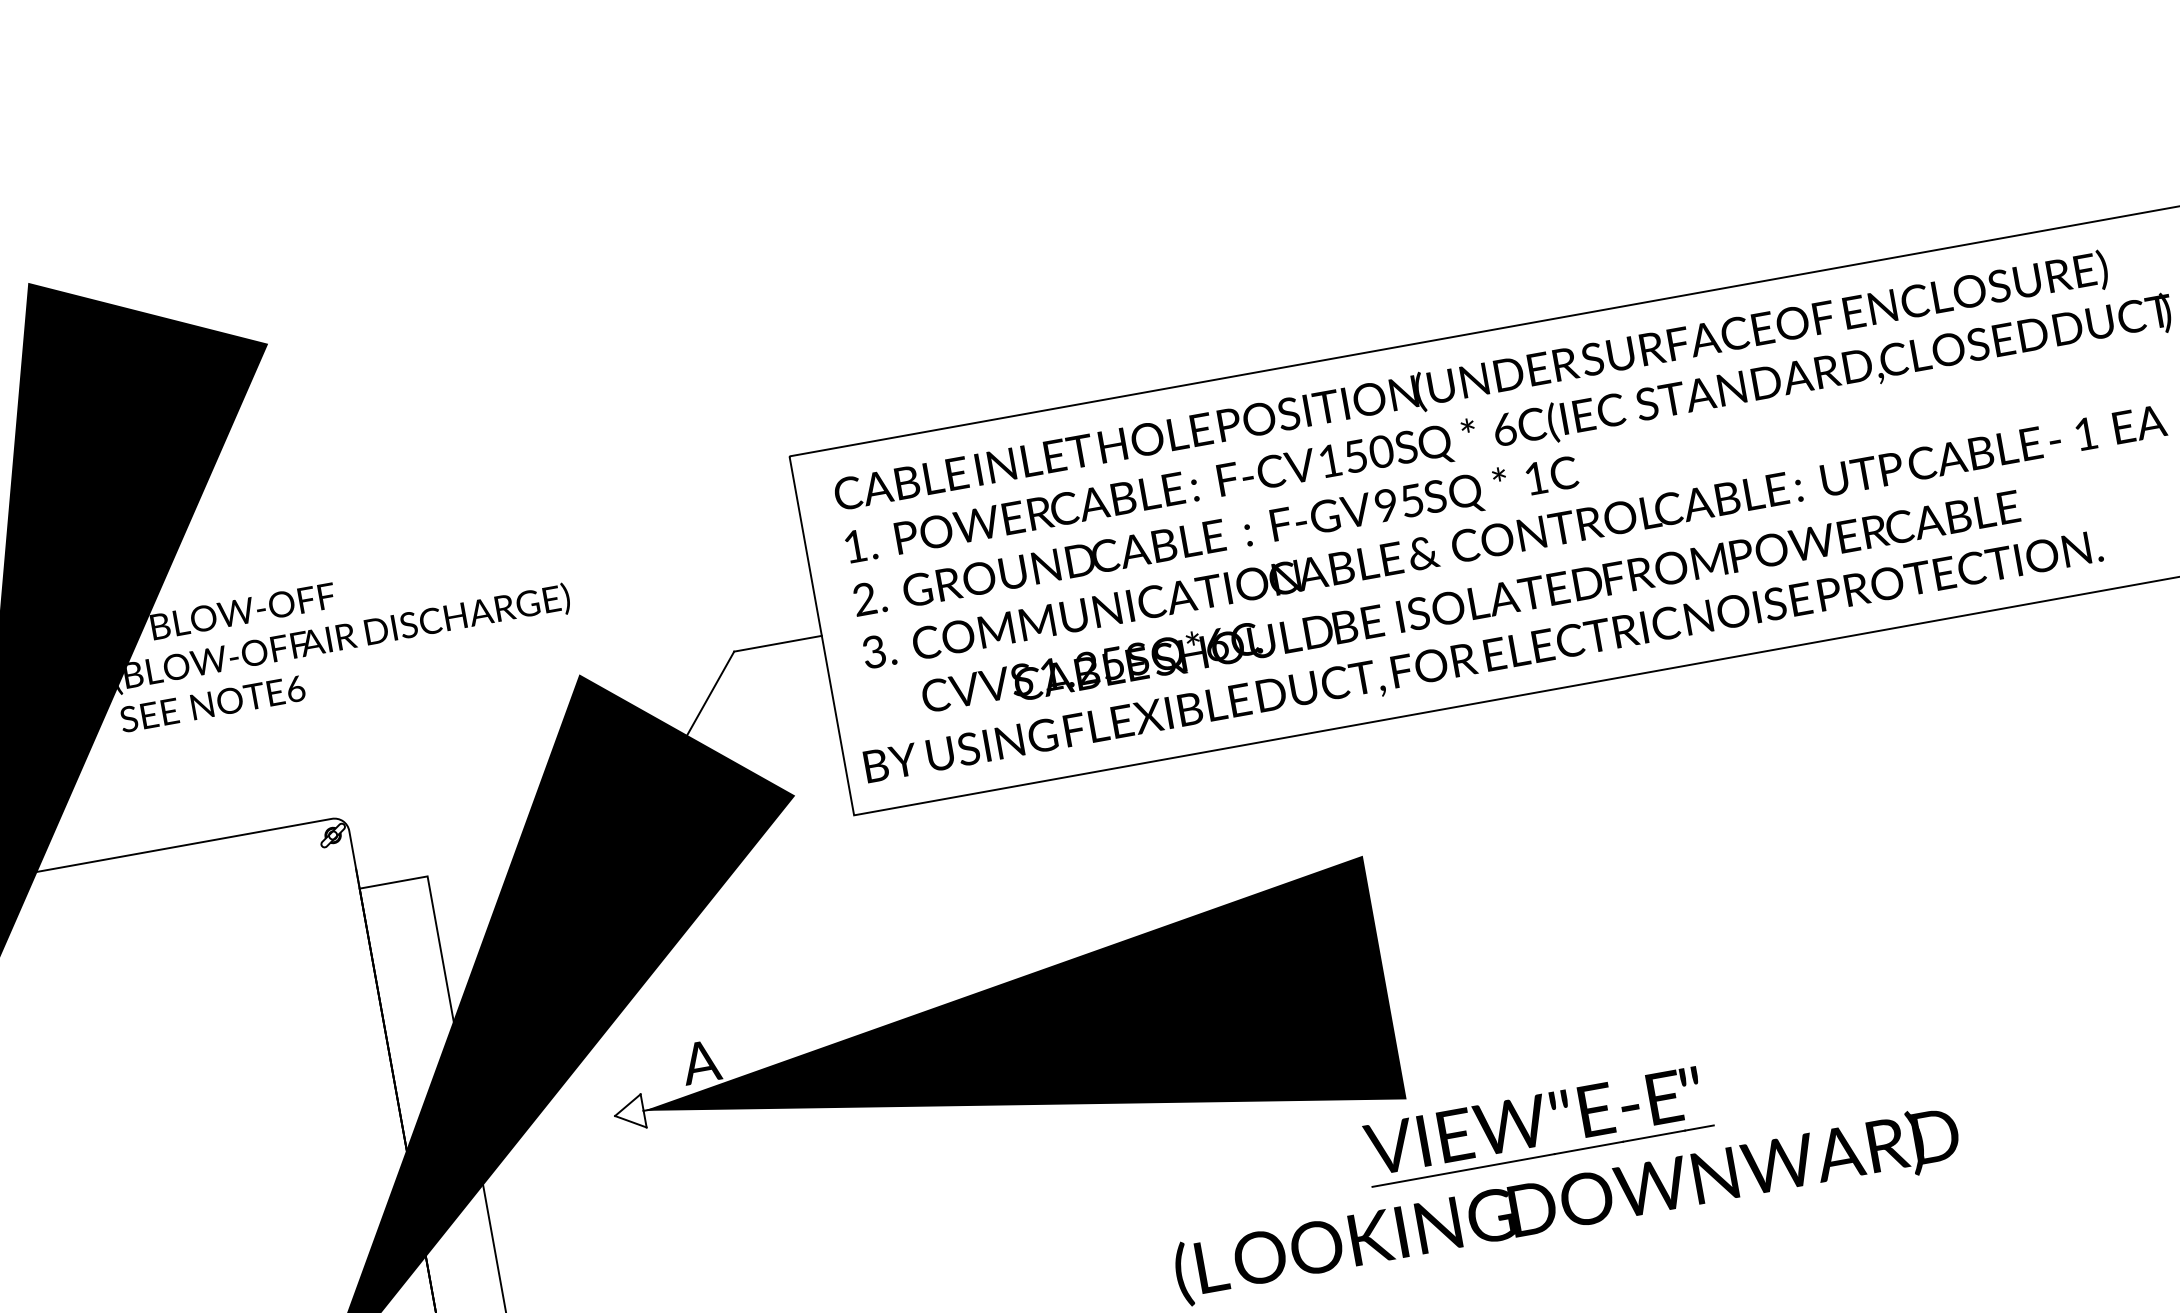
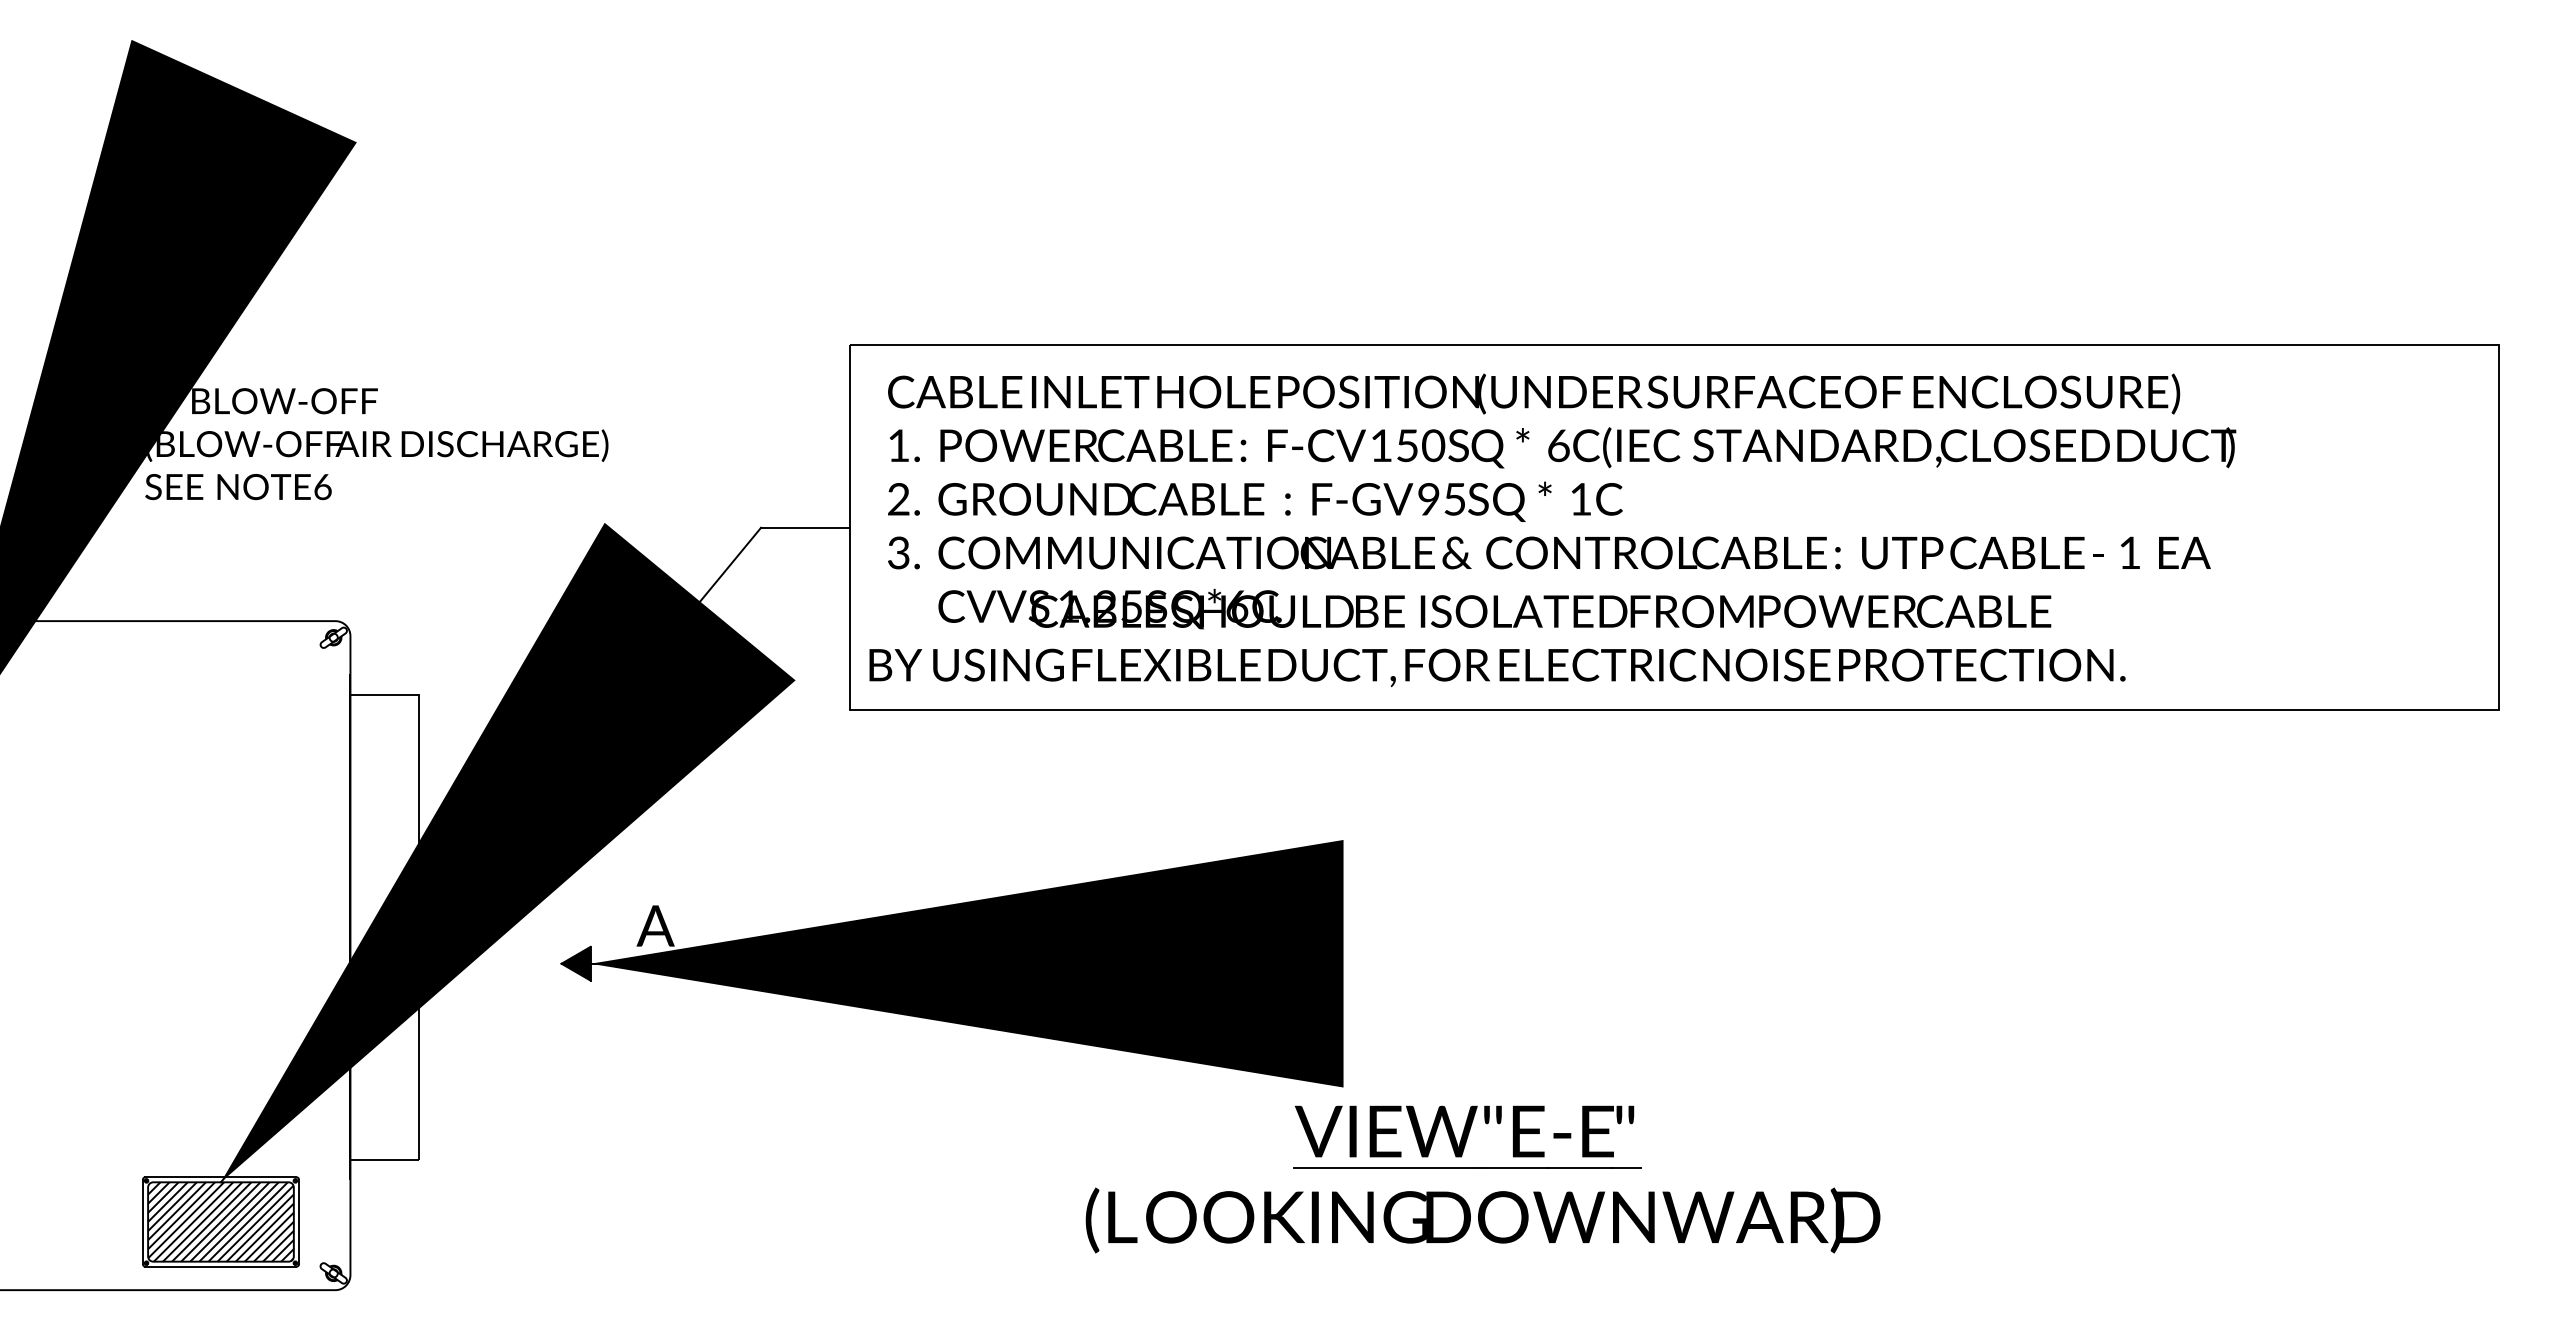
fill: (628, 1113) -> (575, 963), added

